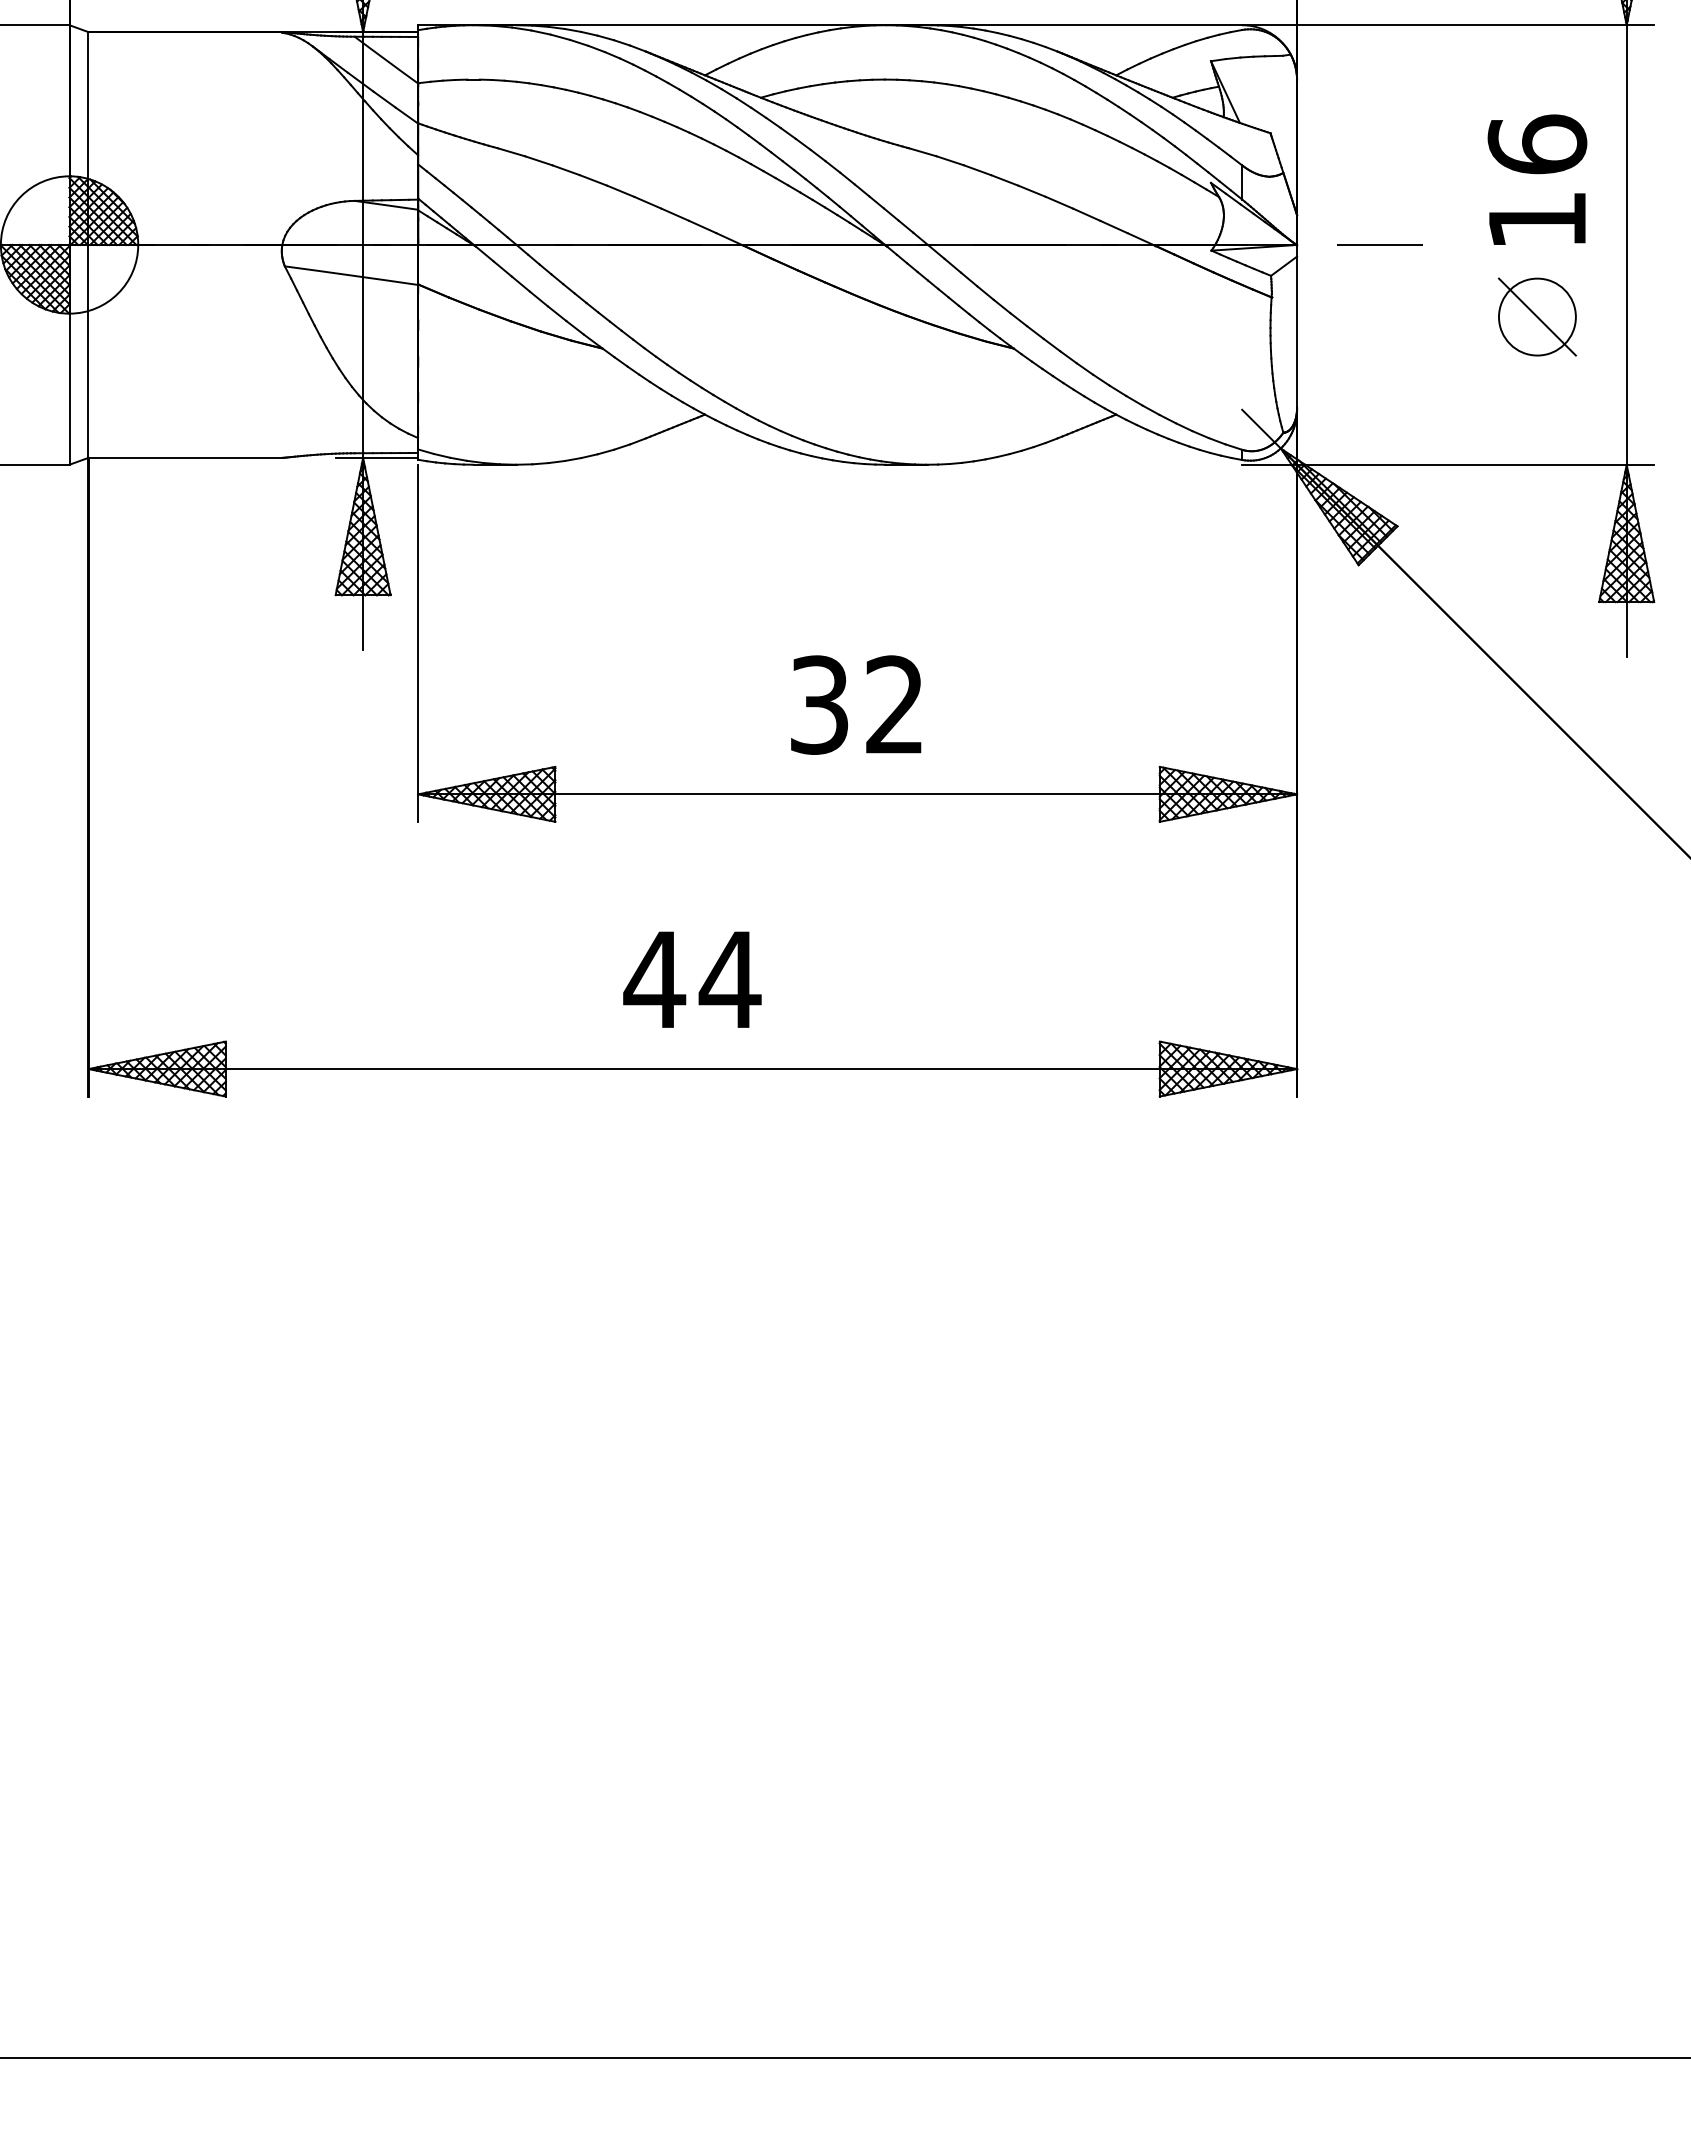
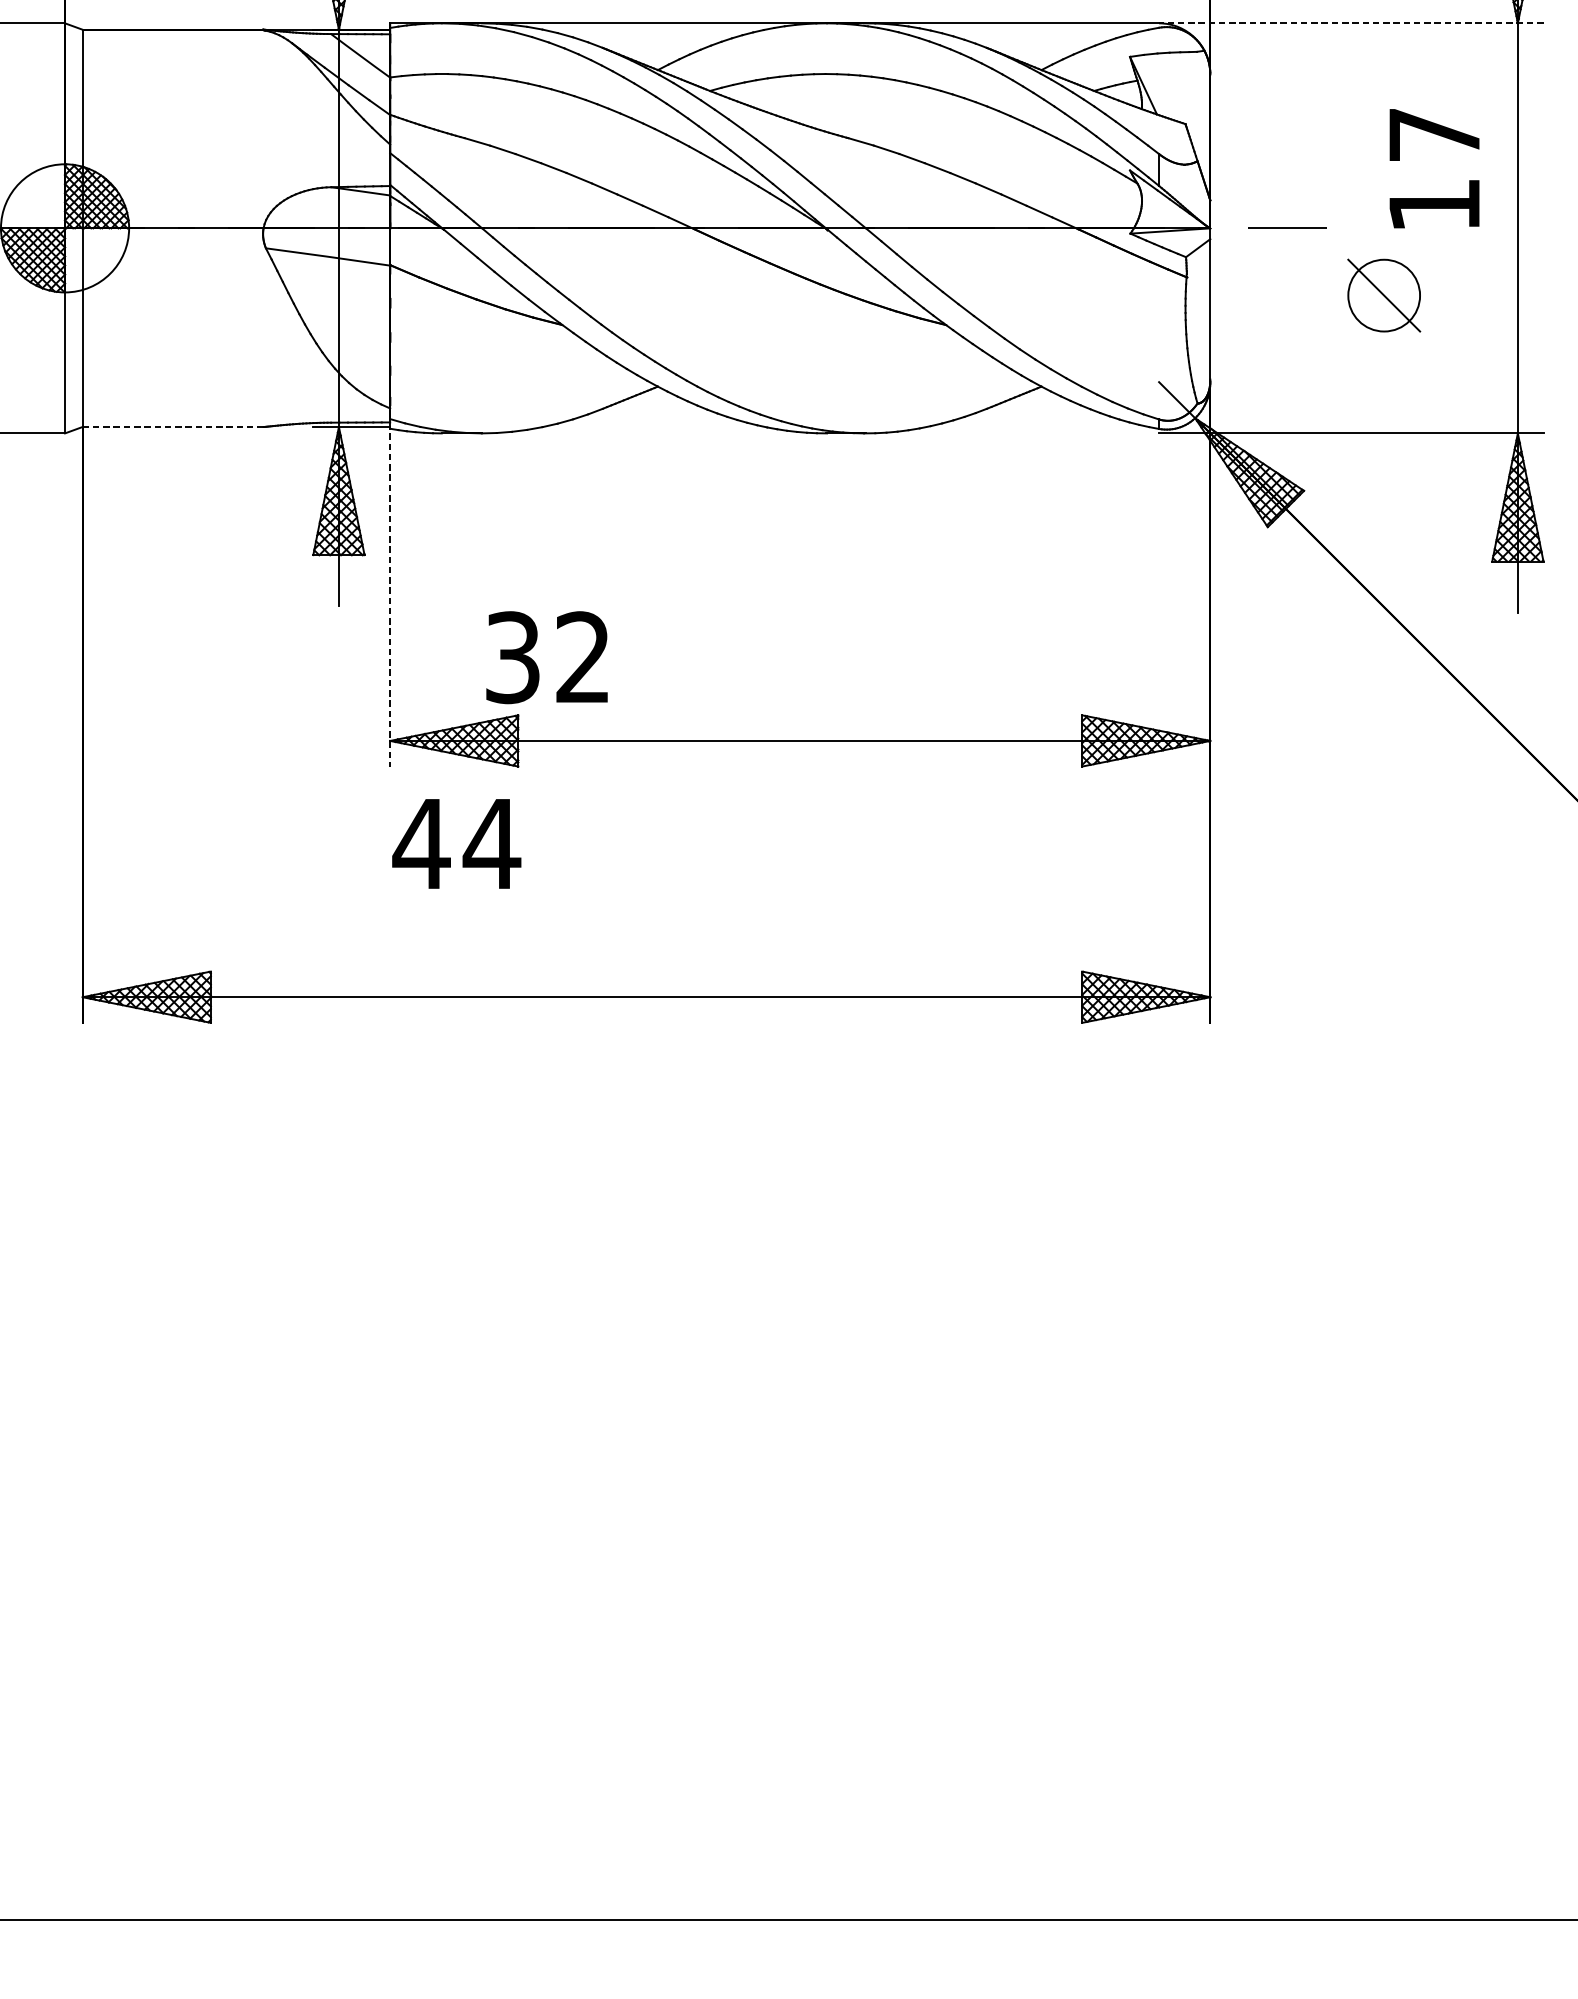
line: (1447, 25) -> (1350, 23), solid -> dashed
text: (1537, 144) -> (1434, 134), 16 -> 17
part: (1536, 316) -> (1383, 295), moved
line: (185, 457) -> (173, 426), solid -> dashed
line: (418, 643) -> (390, 600), solid -> dashed
text: (856, 704) -> (547, 657), moved
text: (692, 979) -> (456, 843), moved

